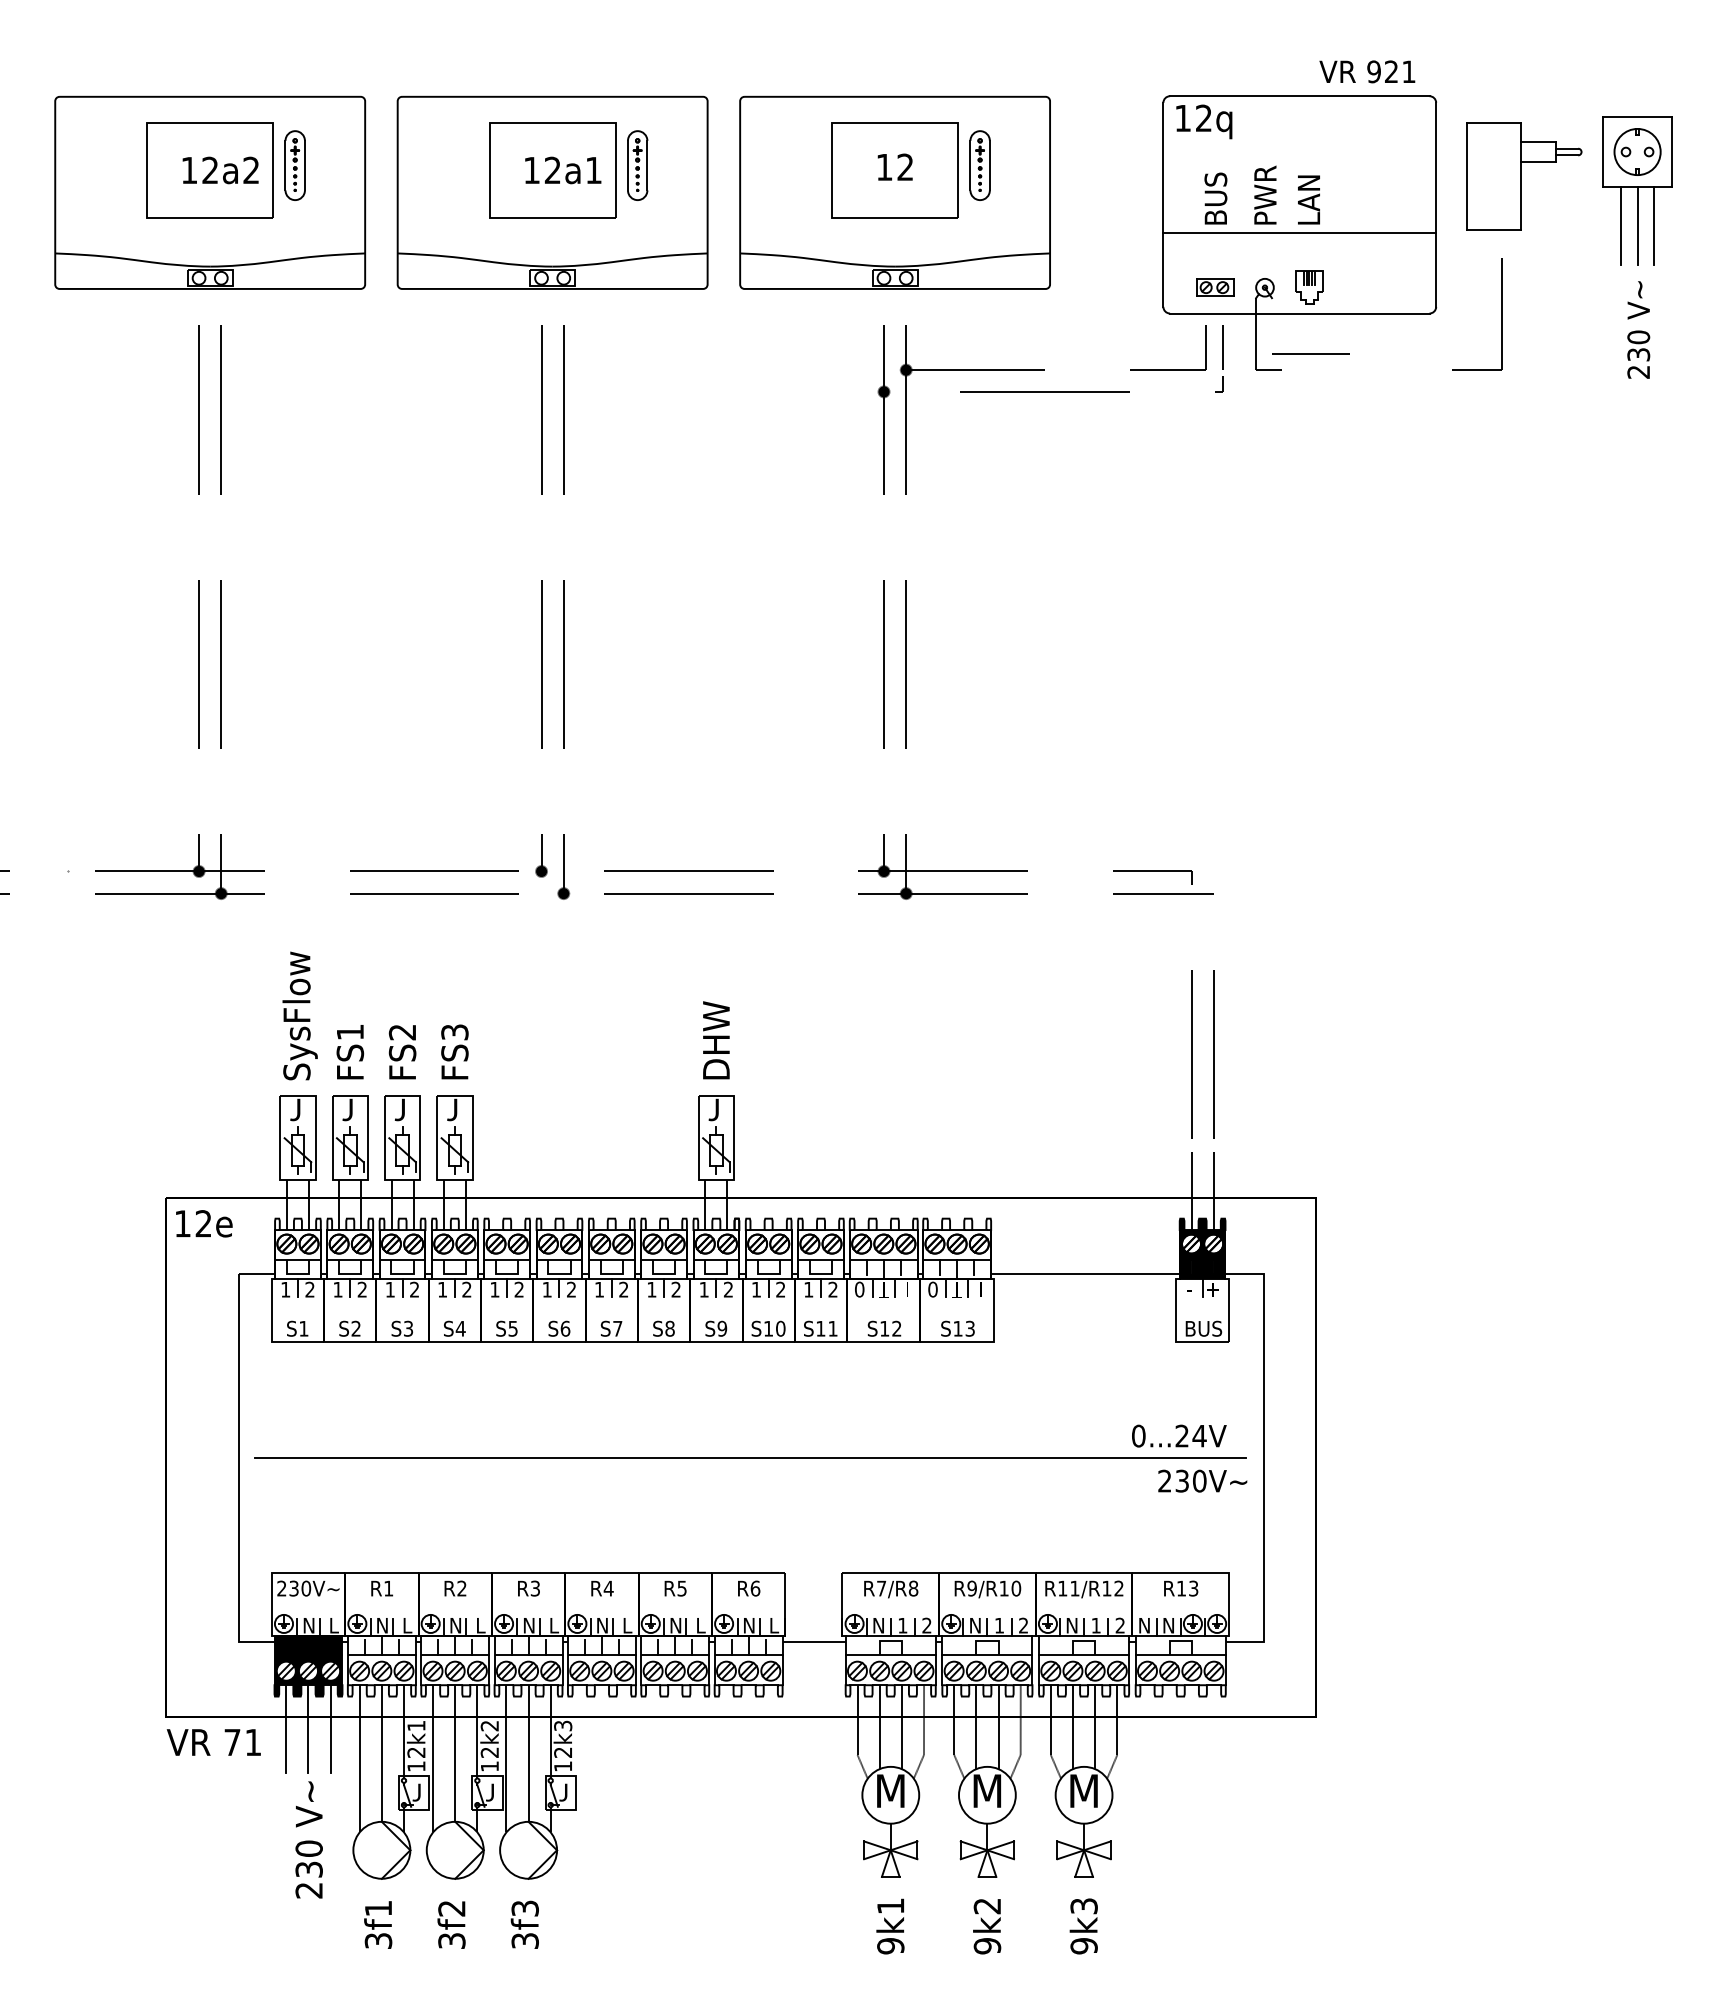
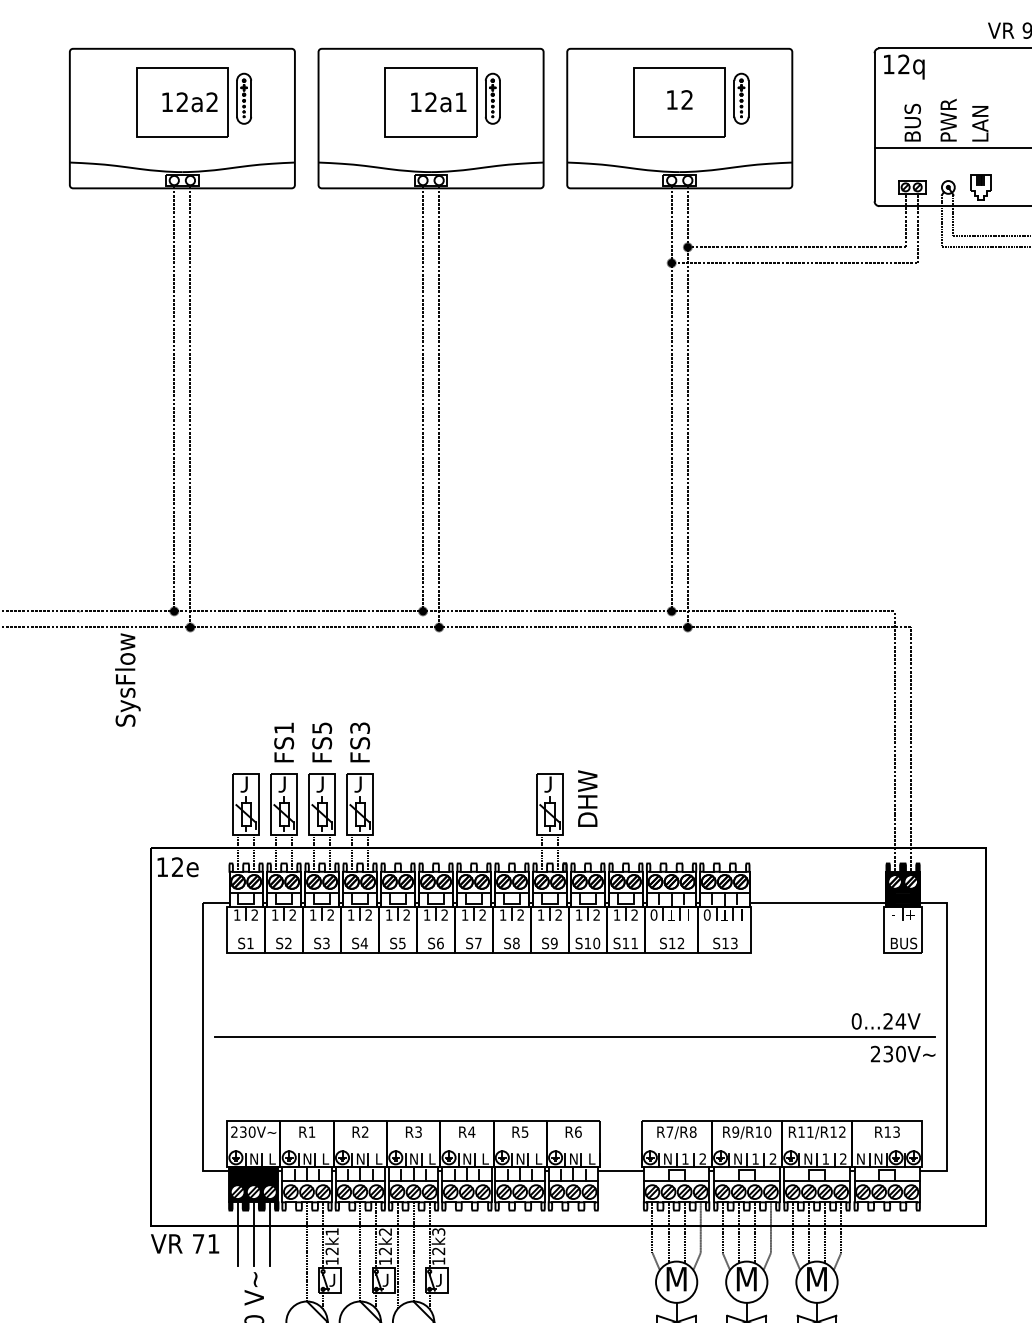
text: (299, 1015) -> (127, 679), moved
text: (402, 1032) -> (322, 728), FS2 -> FS5
text: (716, 1040) -> (587, 798), moved
line: (359, 1758) -> (290, 1255), removed
line: (433, 1758) -> (344, 1255), removed

